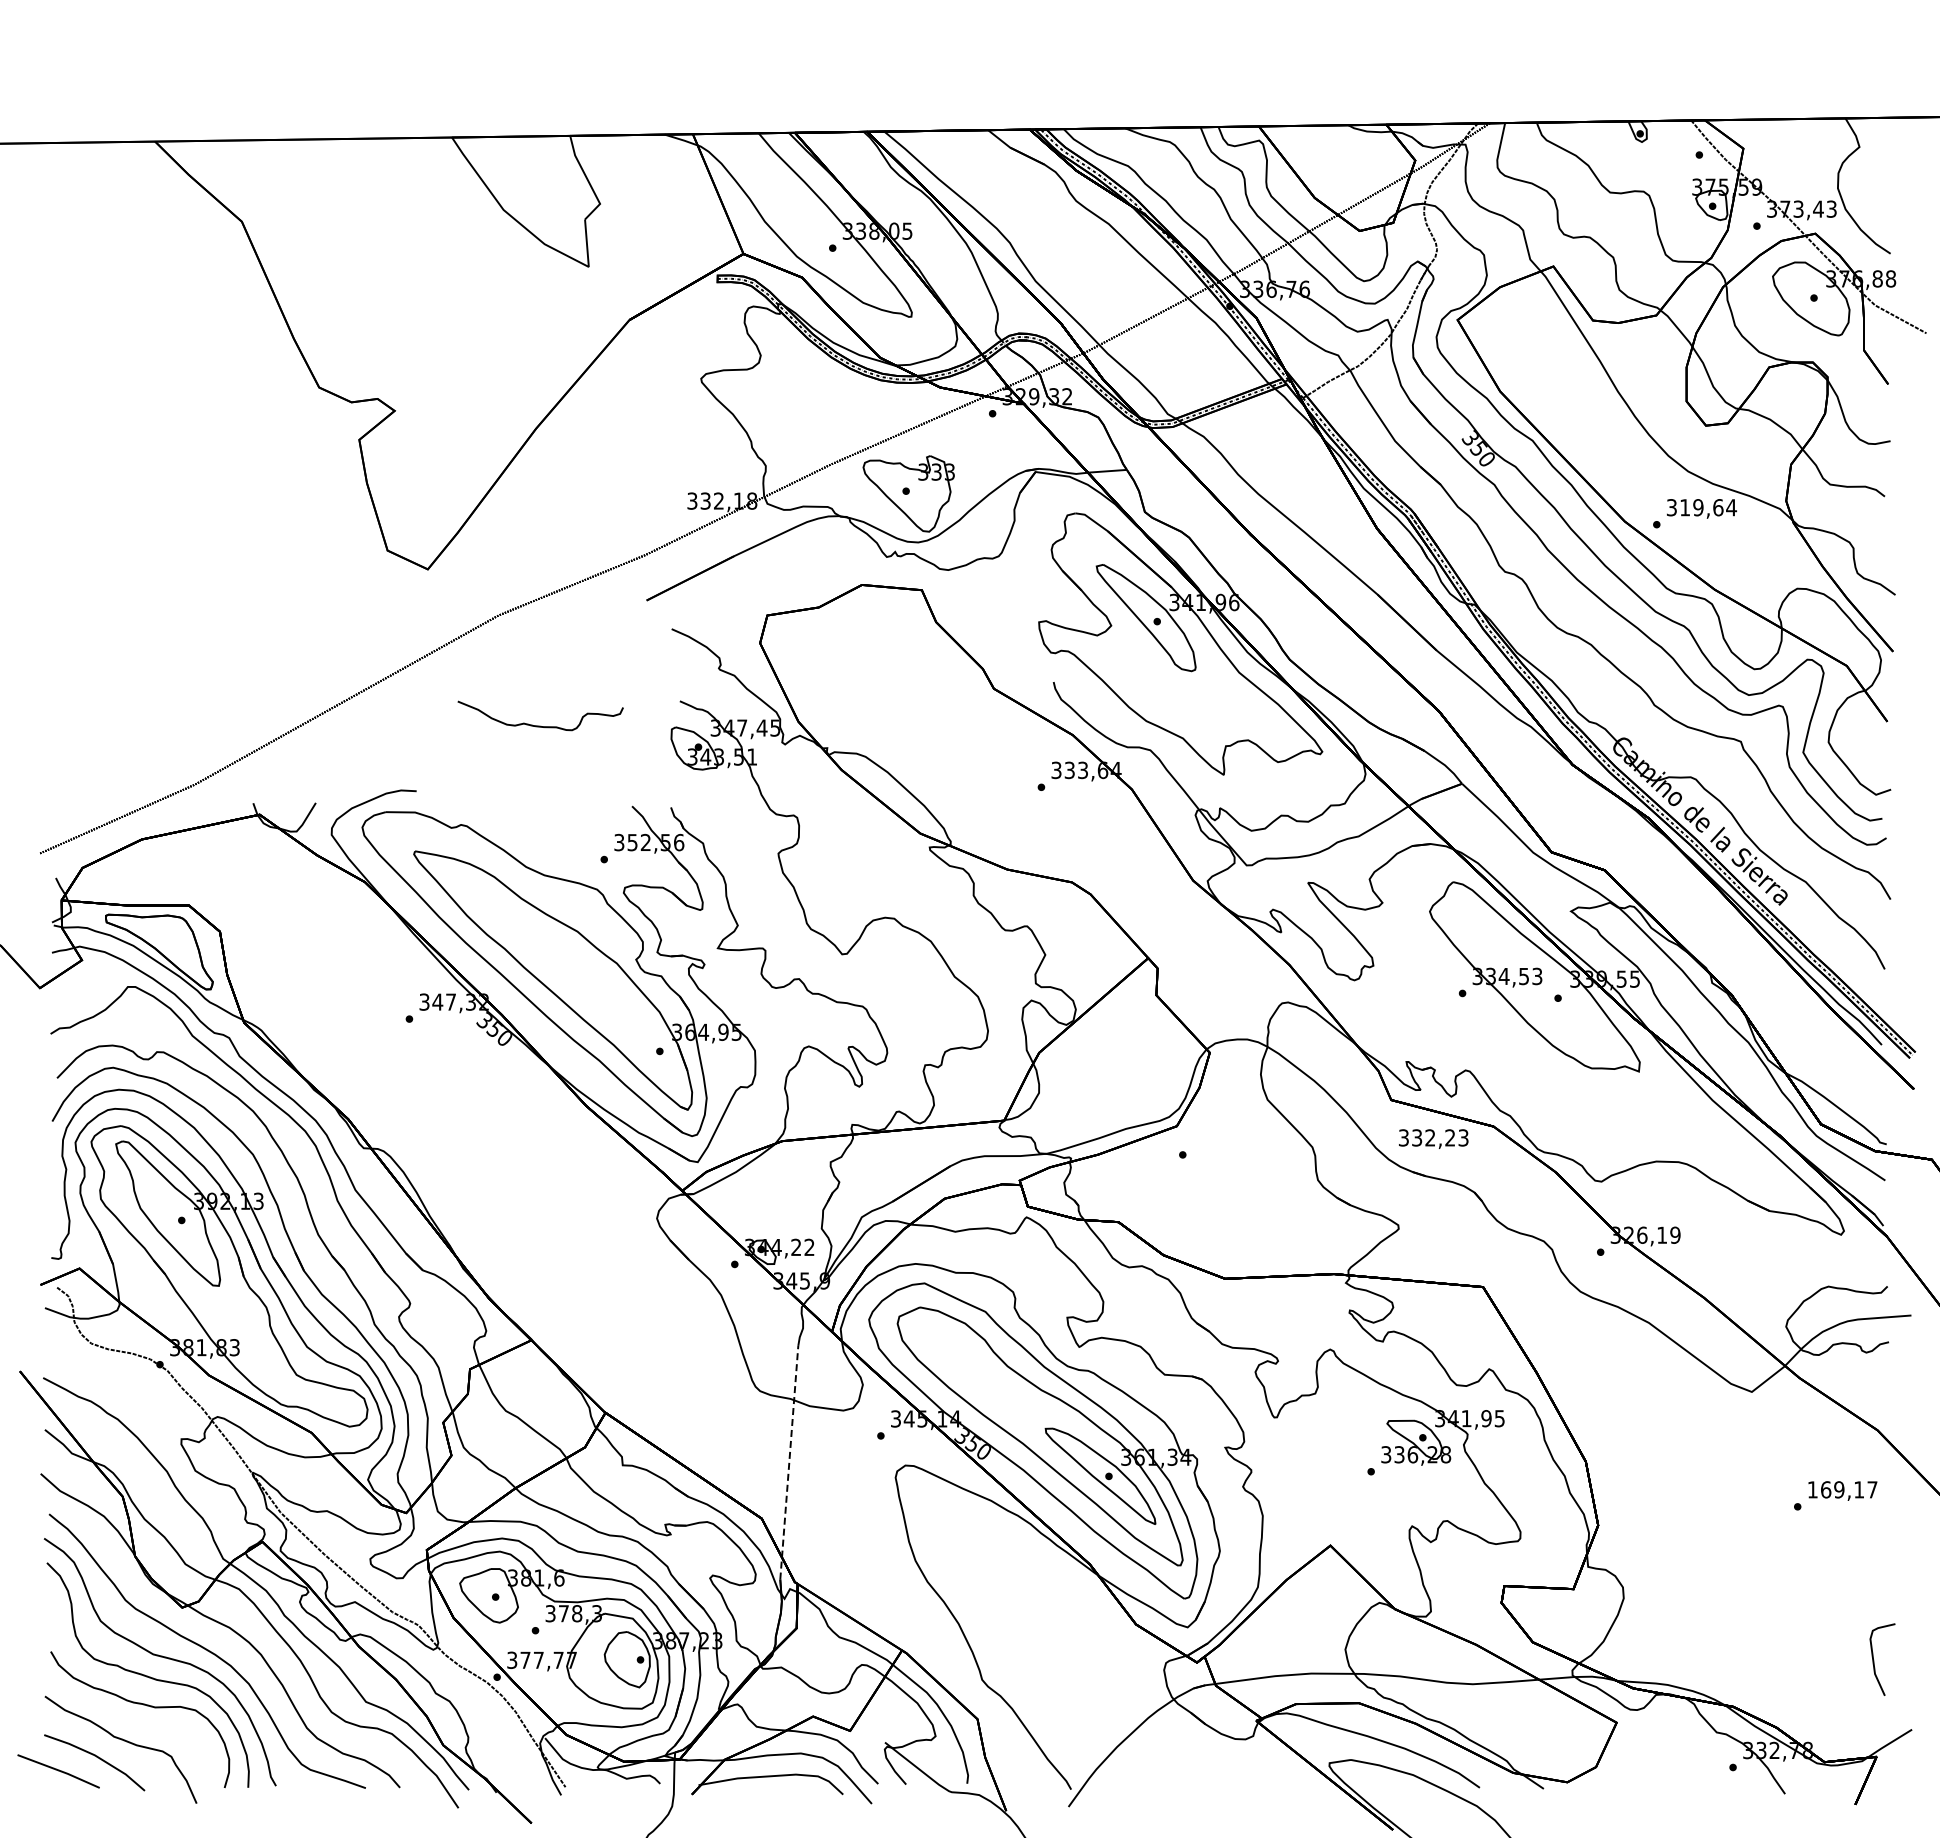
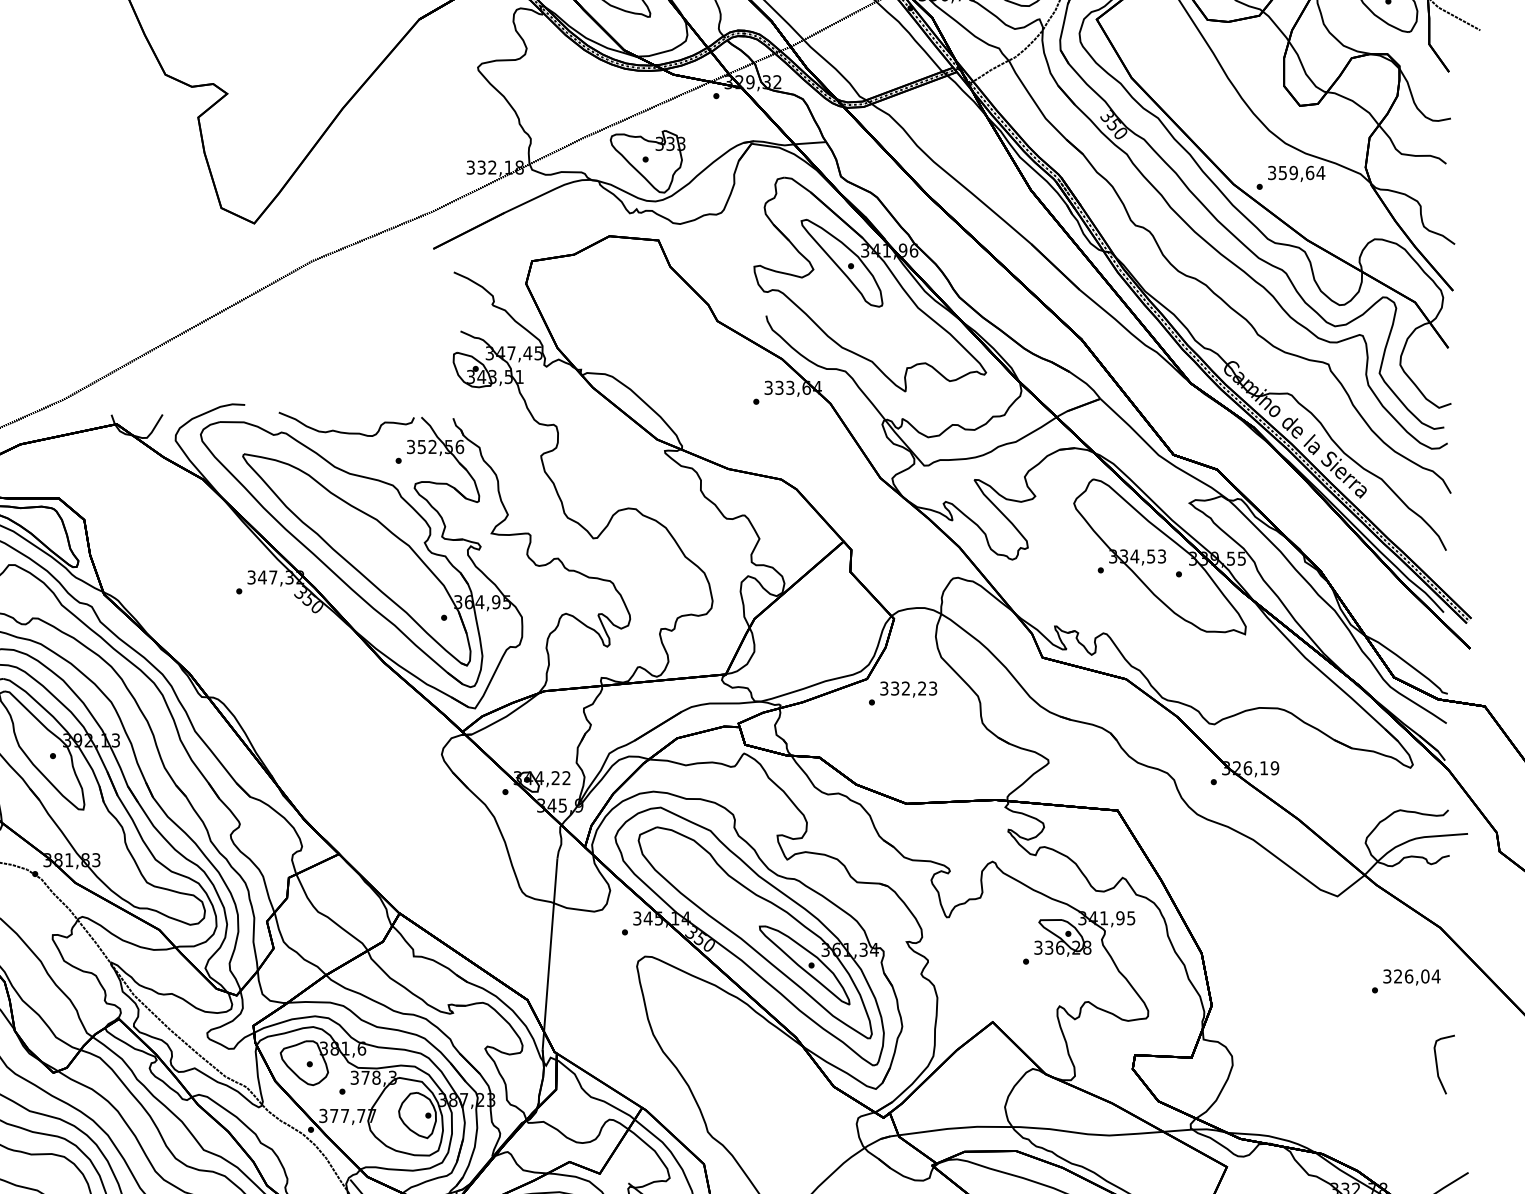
text: (1684, 507) -> (1282, 172), 319,64 -> 359,64
curve: (540, 725) -> (346, 432), moved
text: (1433, 1138) -> (908, 689), moved
line: (789, 1462) -> (550, 954), dashed -> solid
text: (1842, 1489) -> (1411, 976), 169,17 -> 326,04
curve: (1874, 1660) -> (1437, 1065), moved

